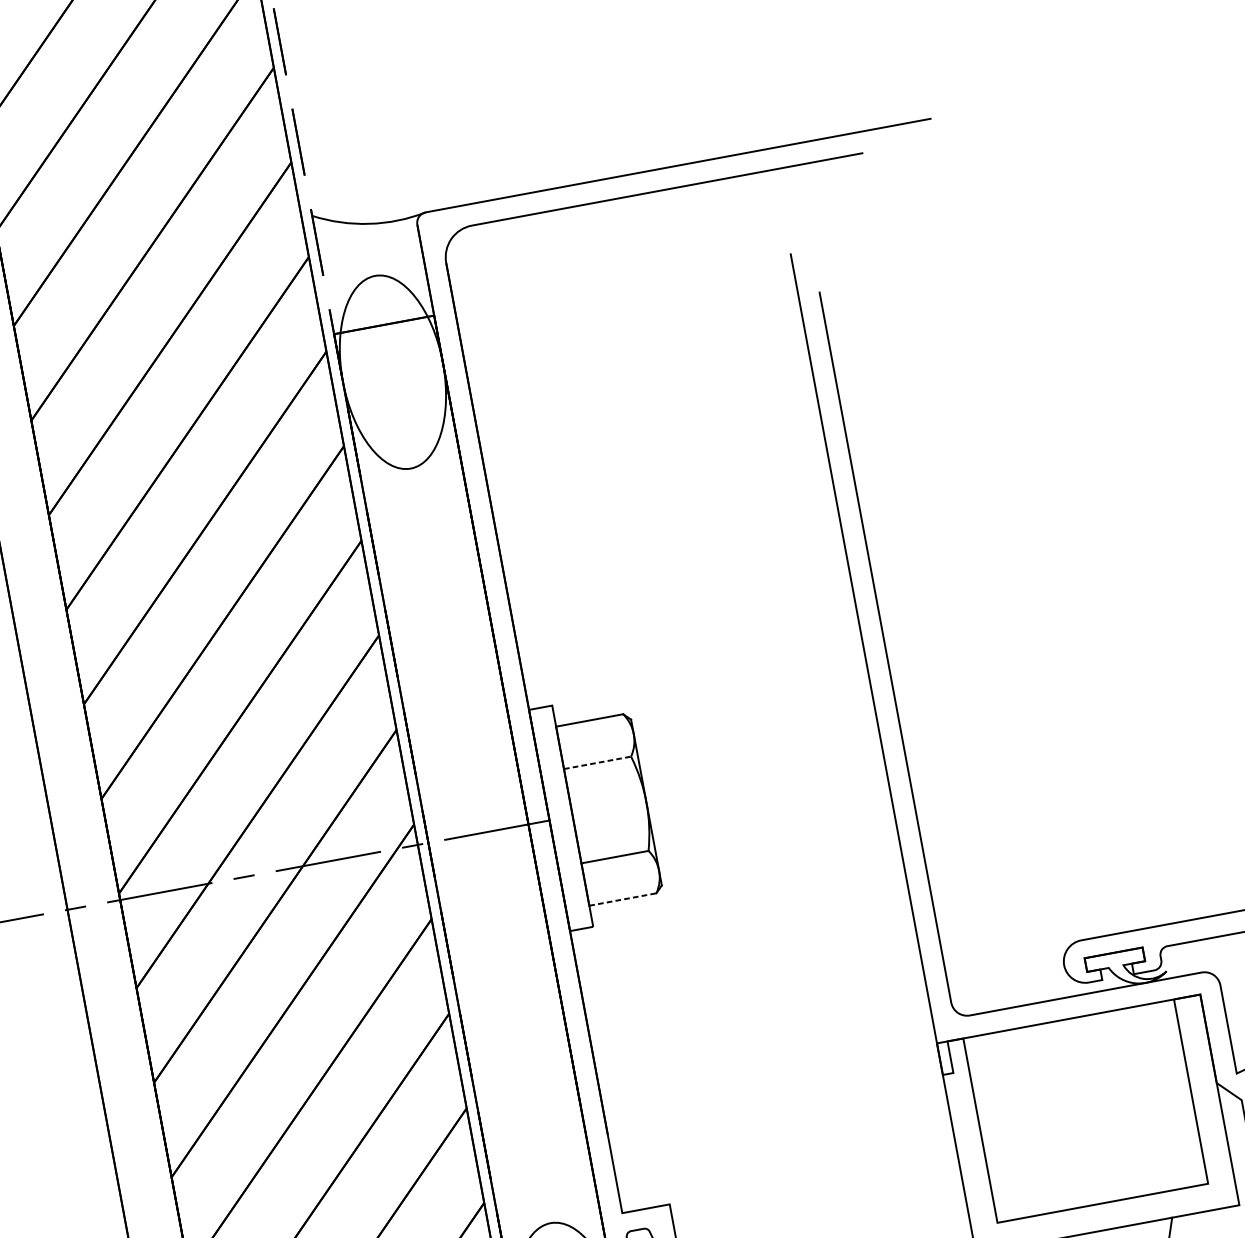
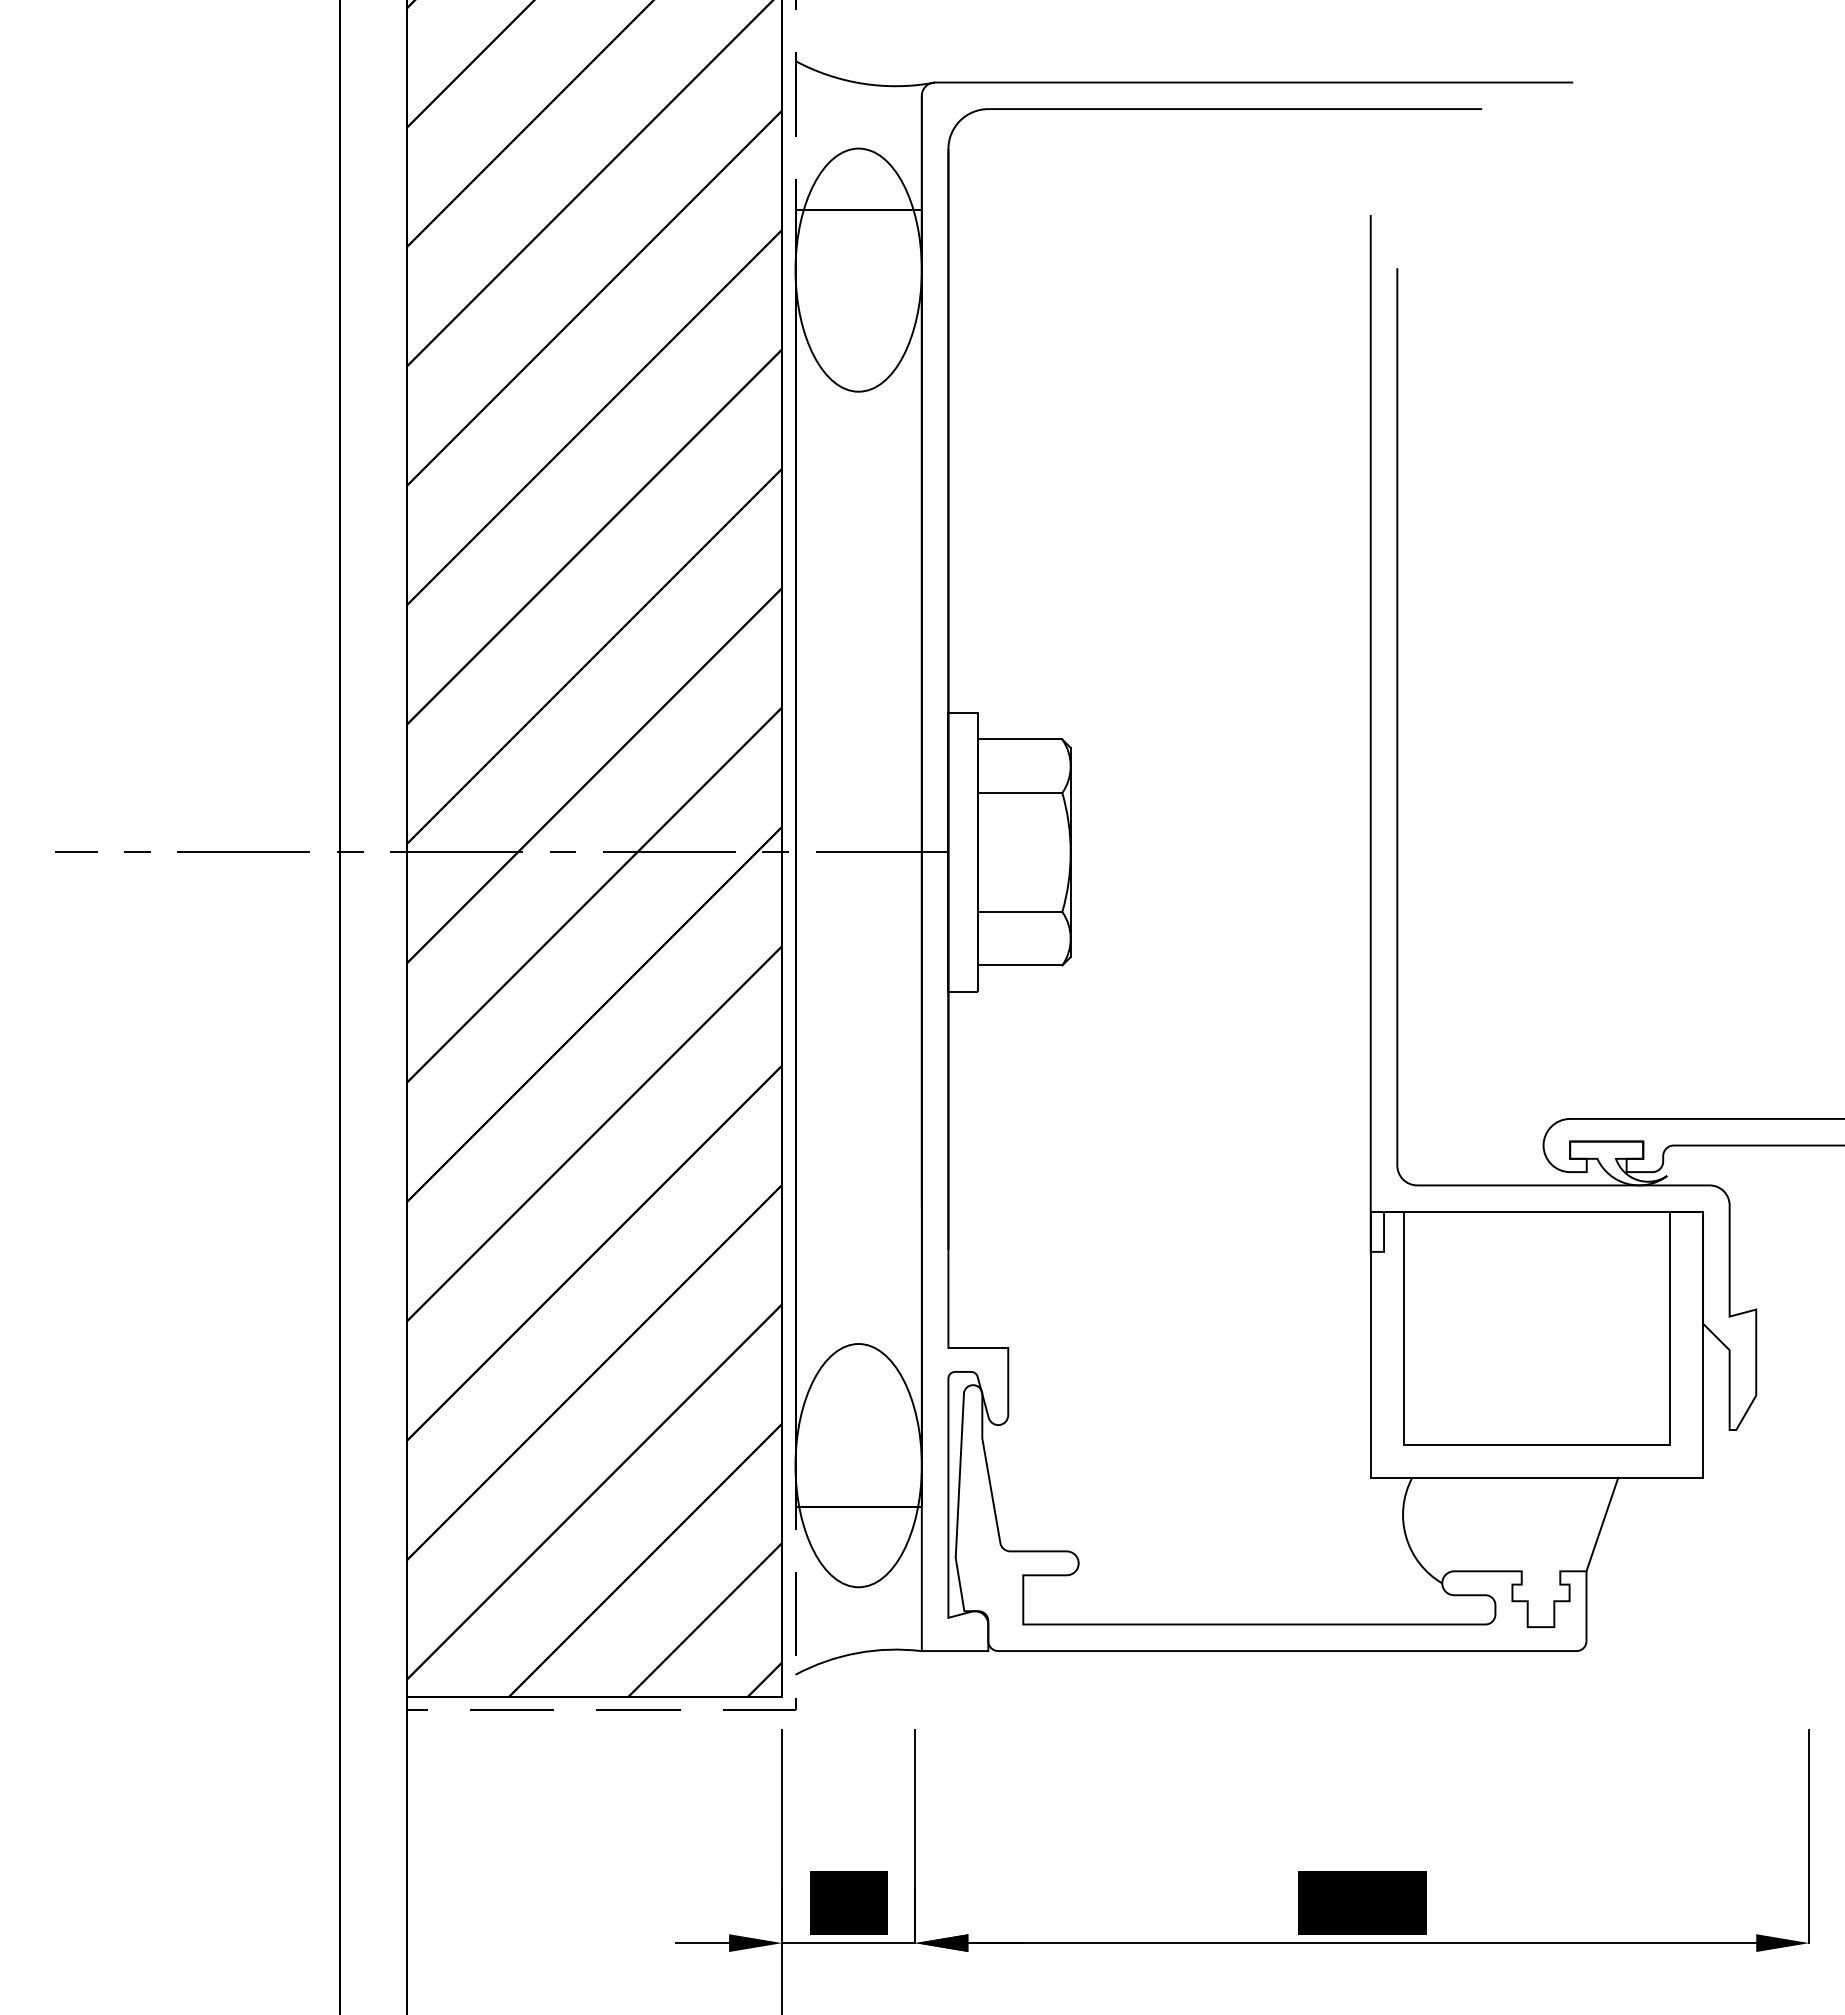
line: (597, 762) -> (1020, 792), dashed -> solid
line: (623, 899) -> (1020, 965), dashed -> solid

